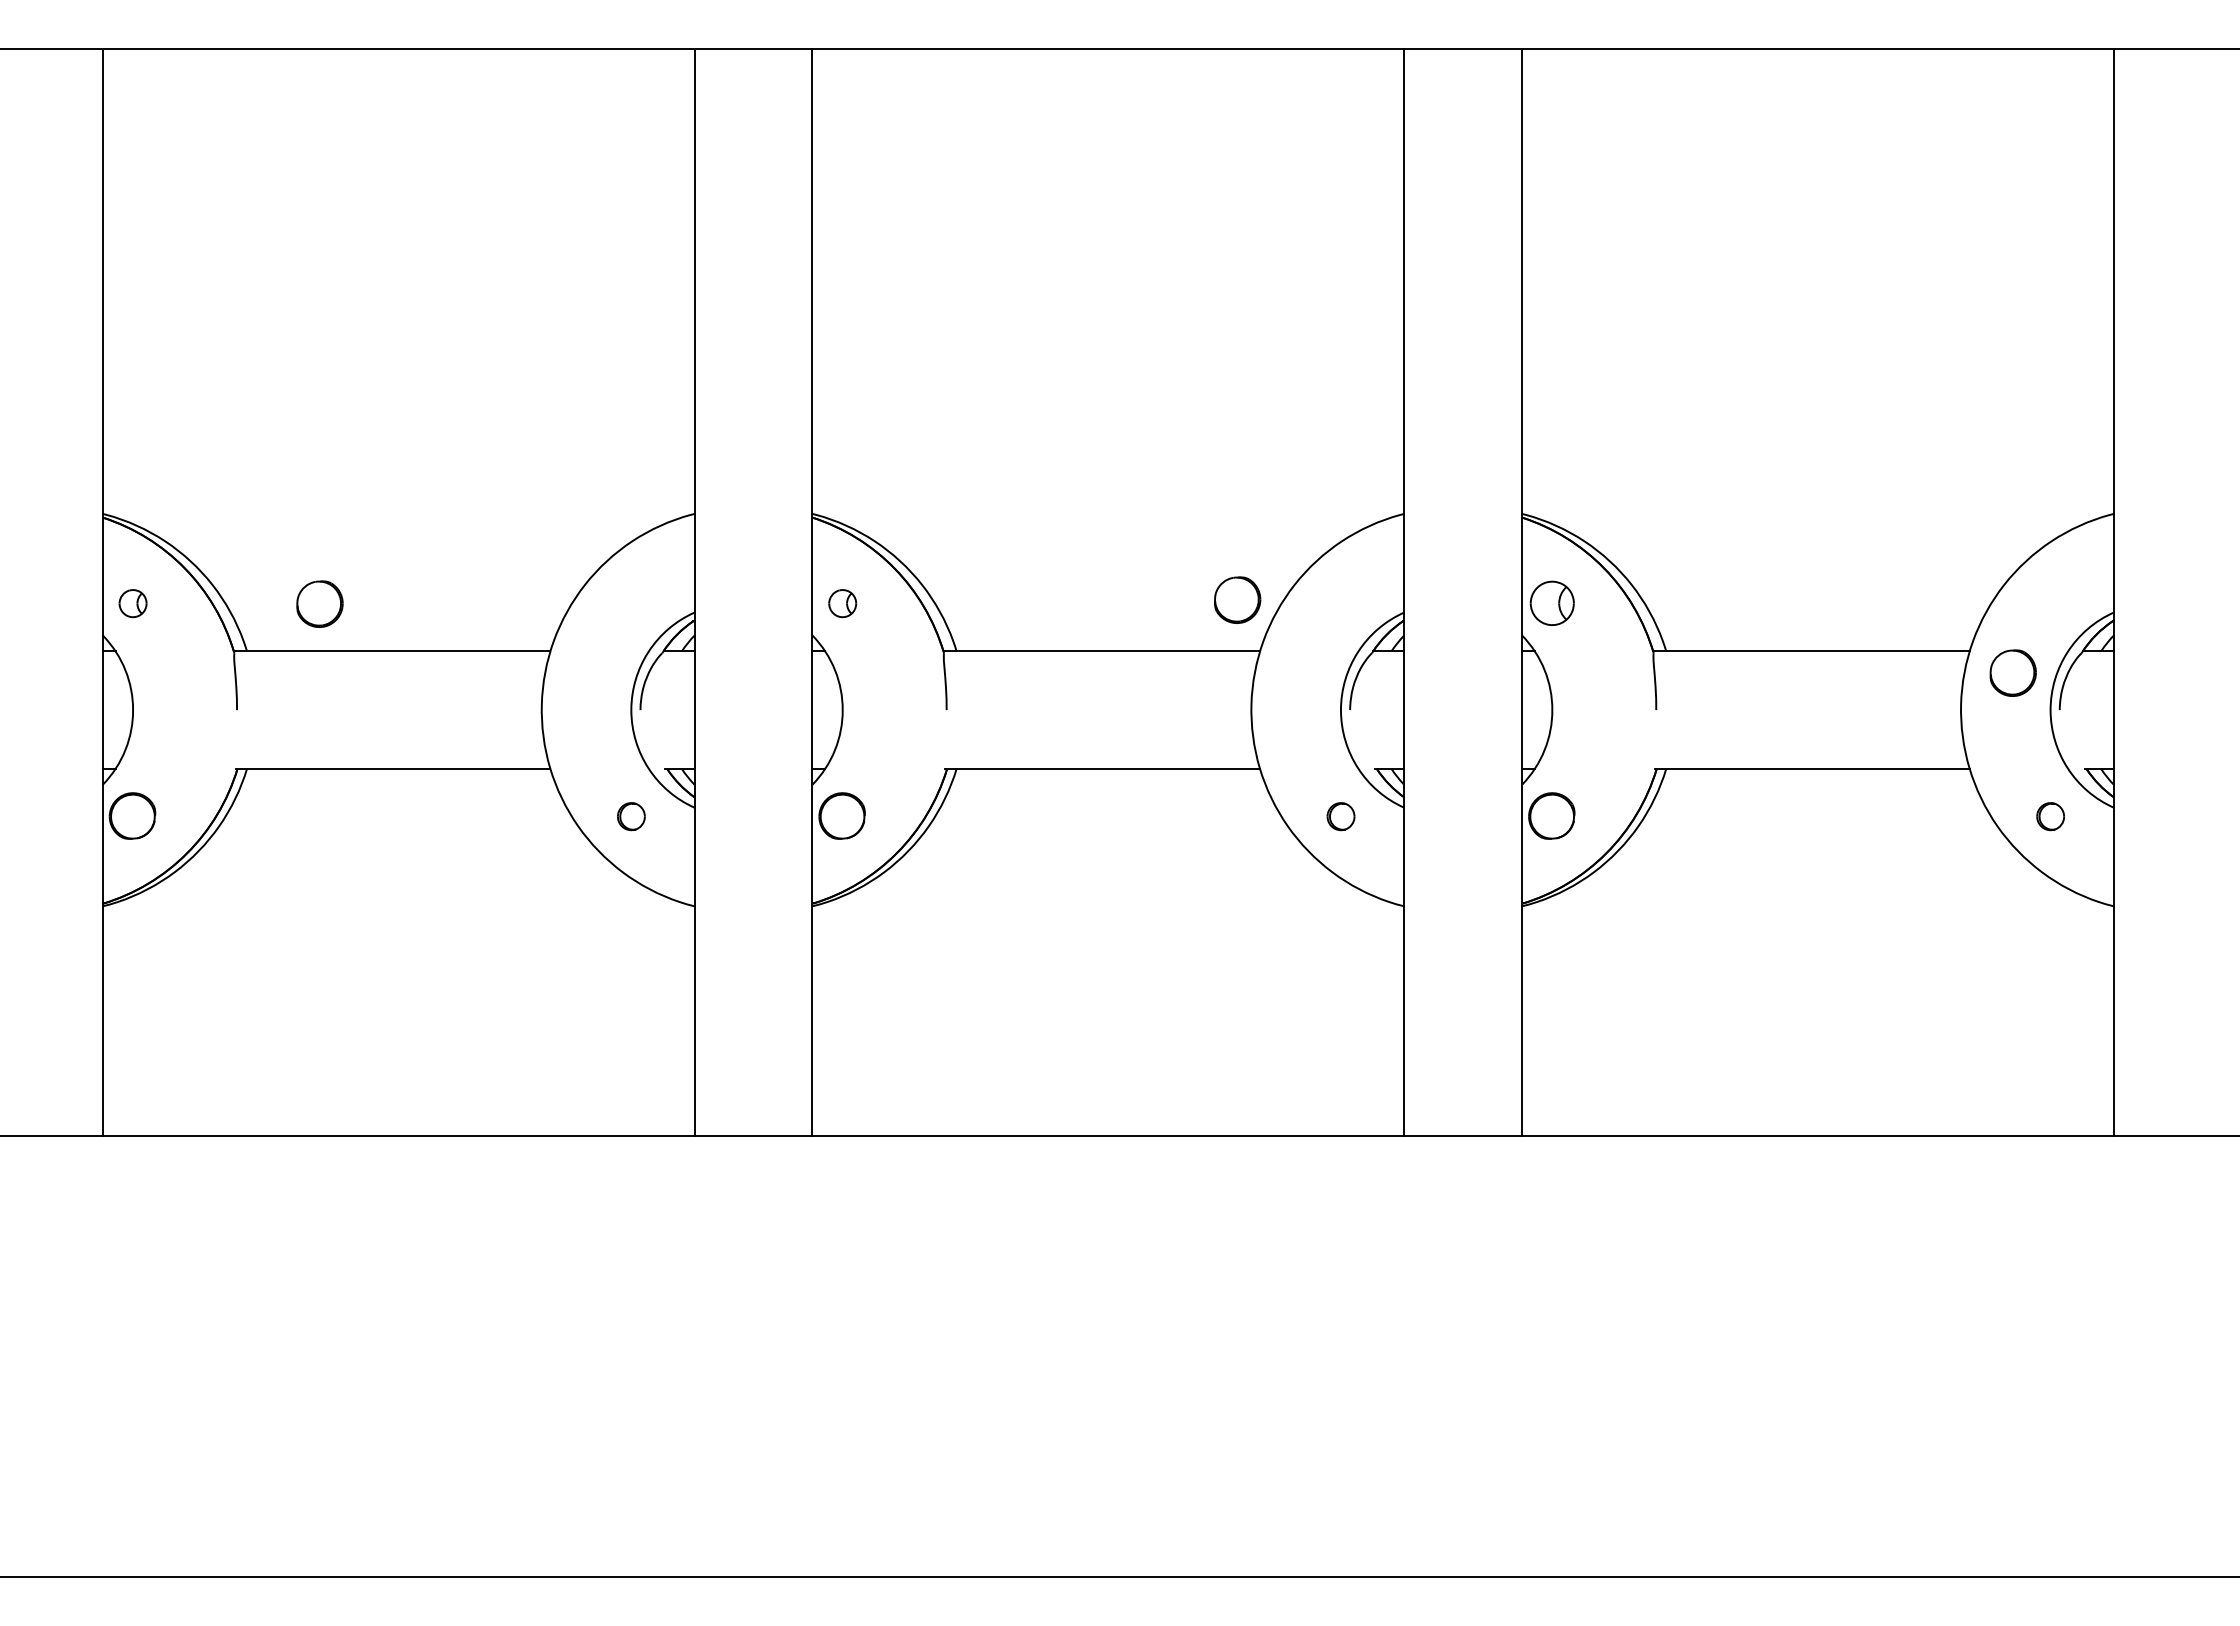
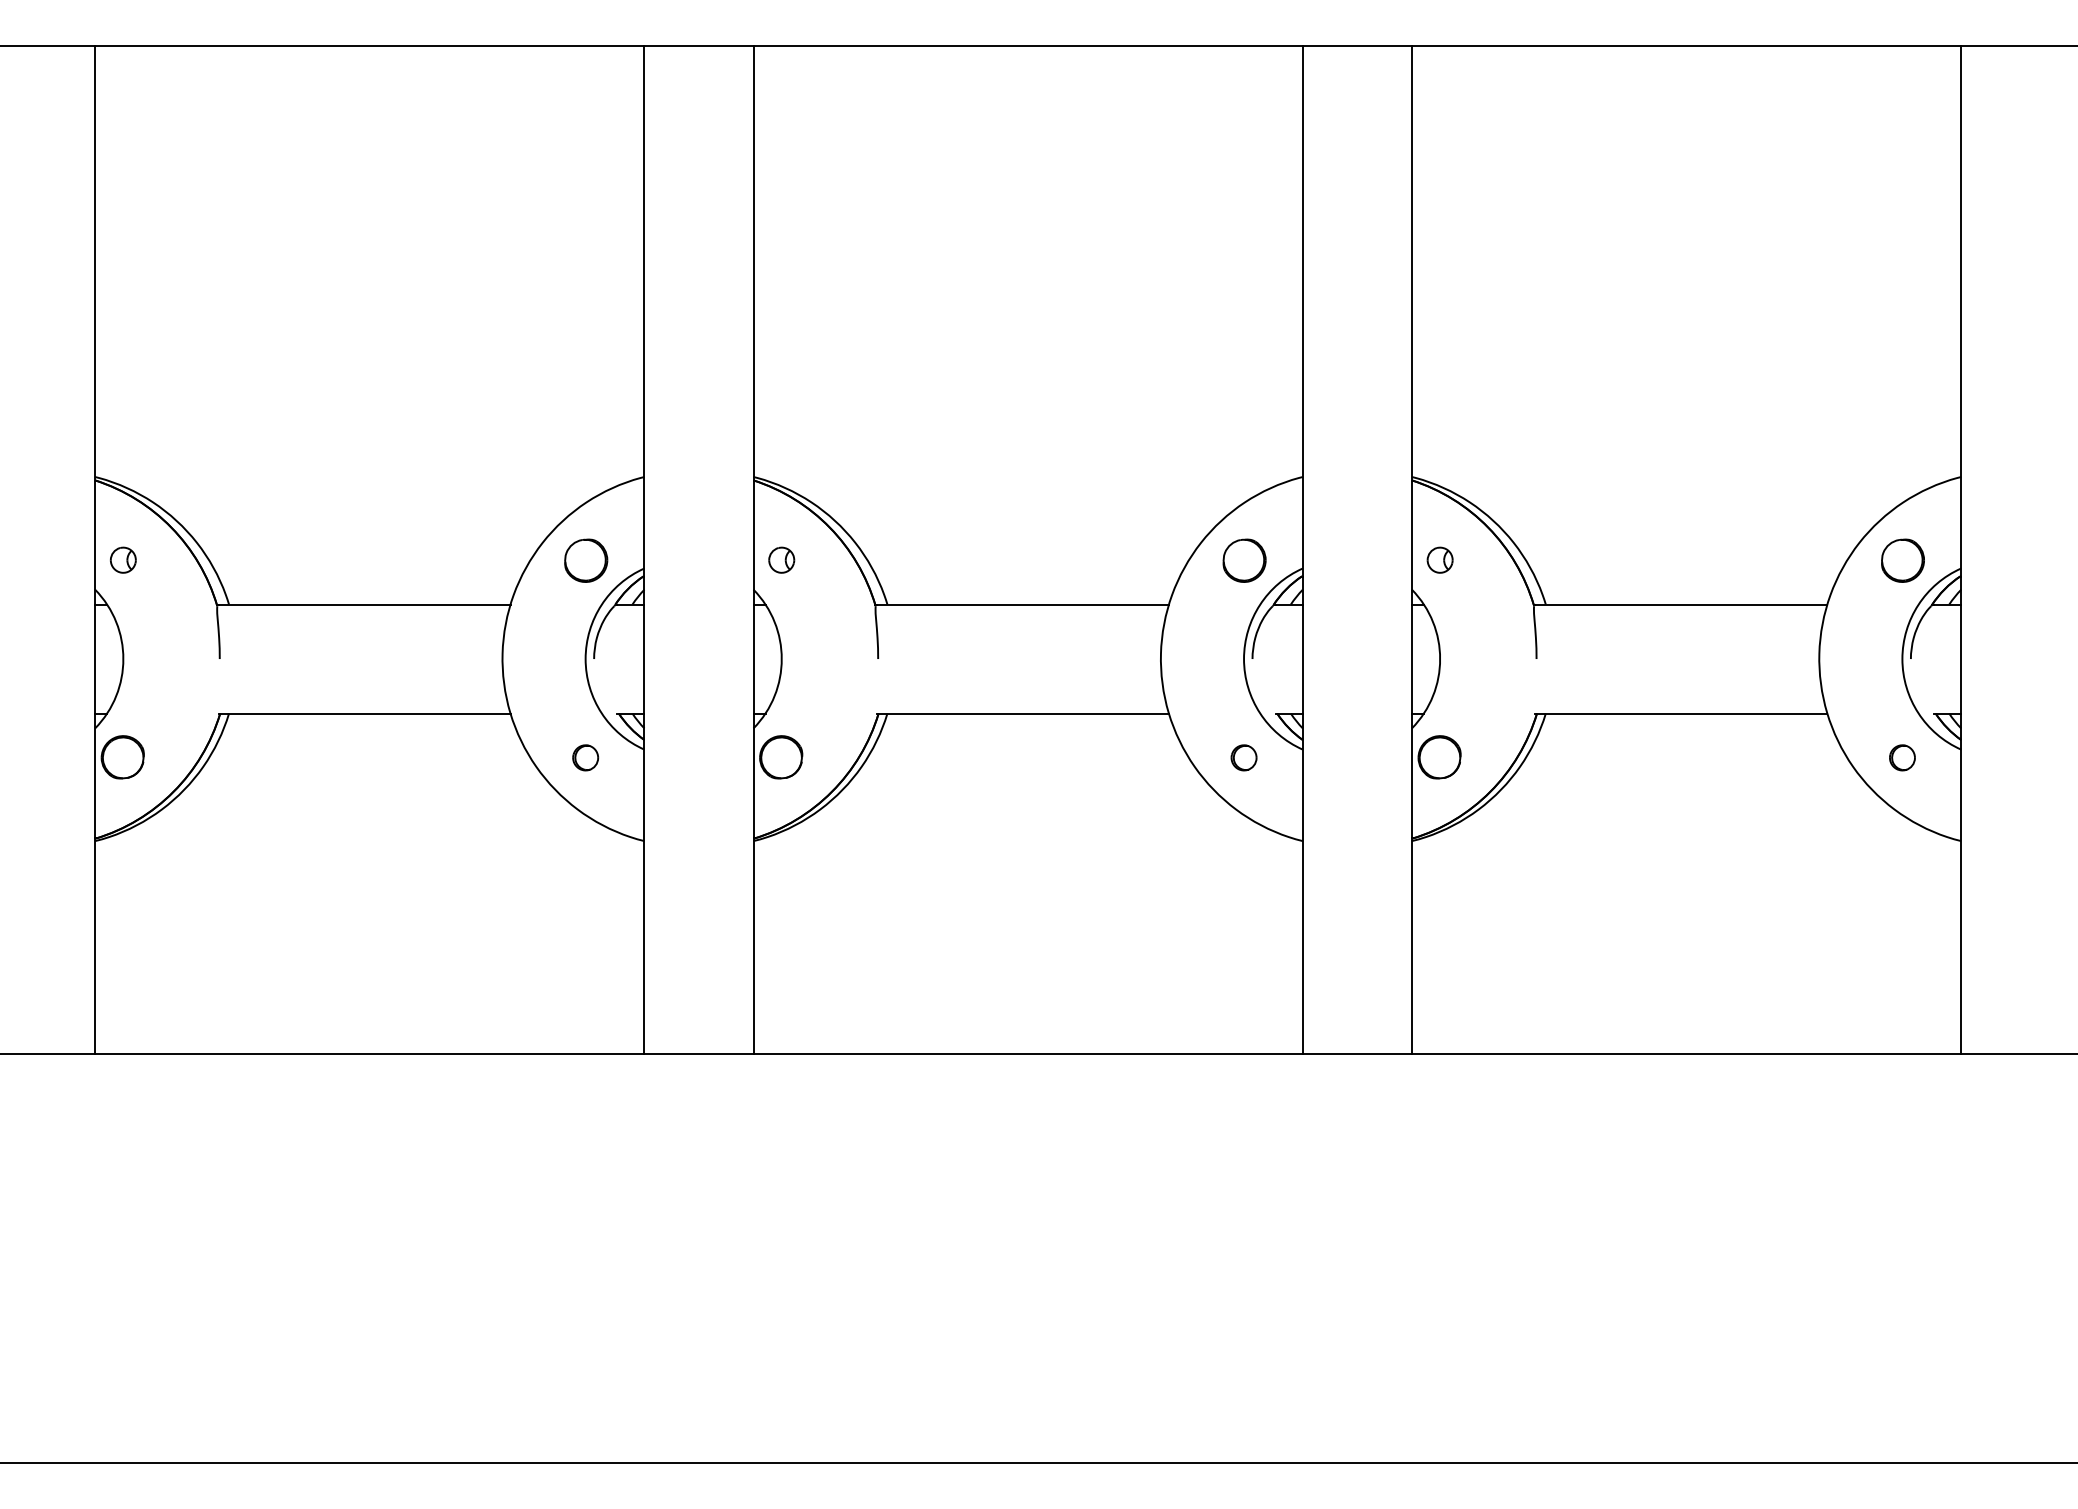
part: (1237, 599) -> (1244, 560), moved
part: (319, 603) -> (585, 560), moved
part: (1552, 603) -> (1440, 560), size x0.62
part: (2012, 672) -> (1902, 560), moved

